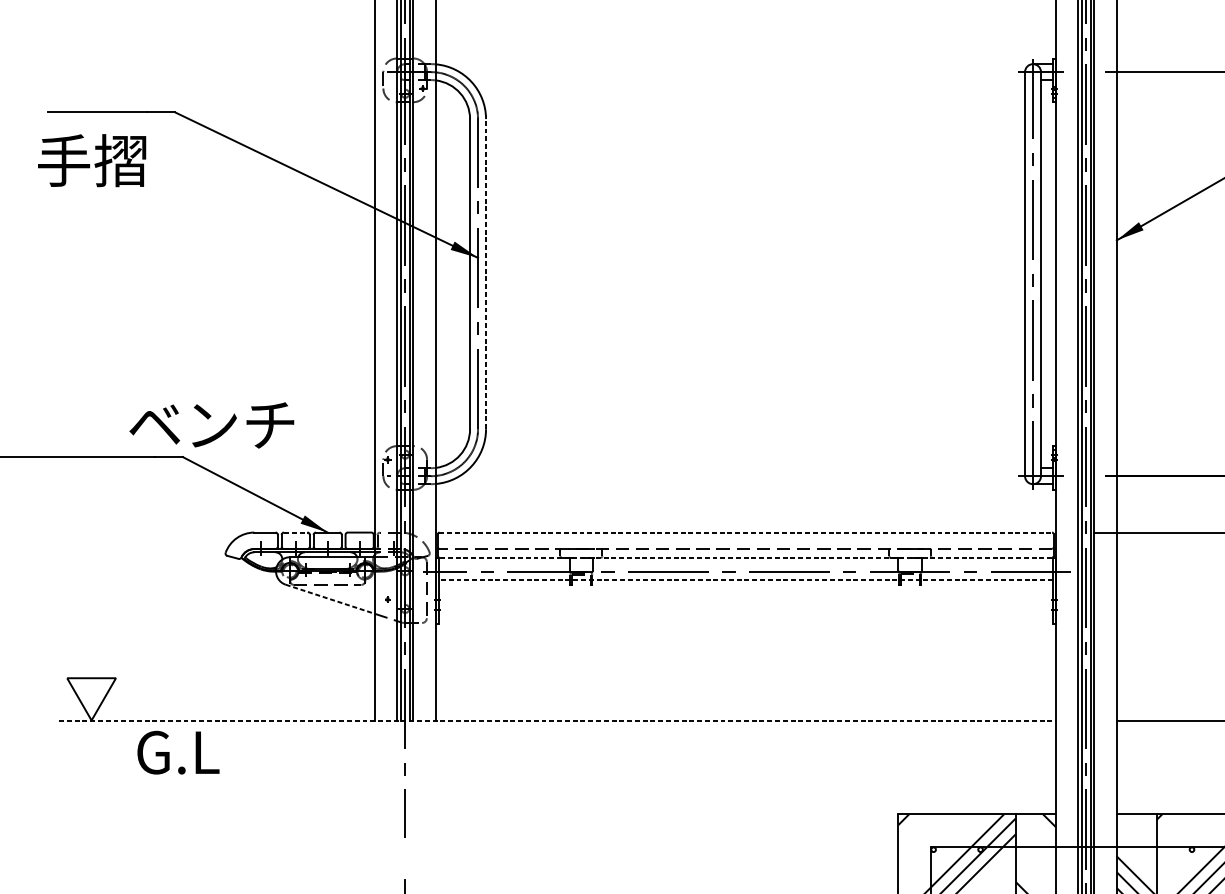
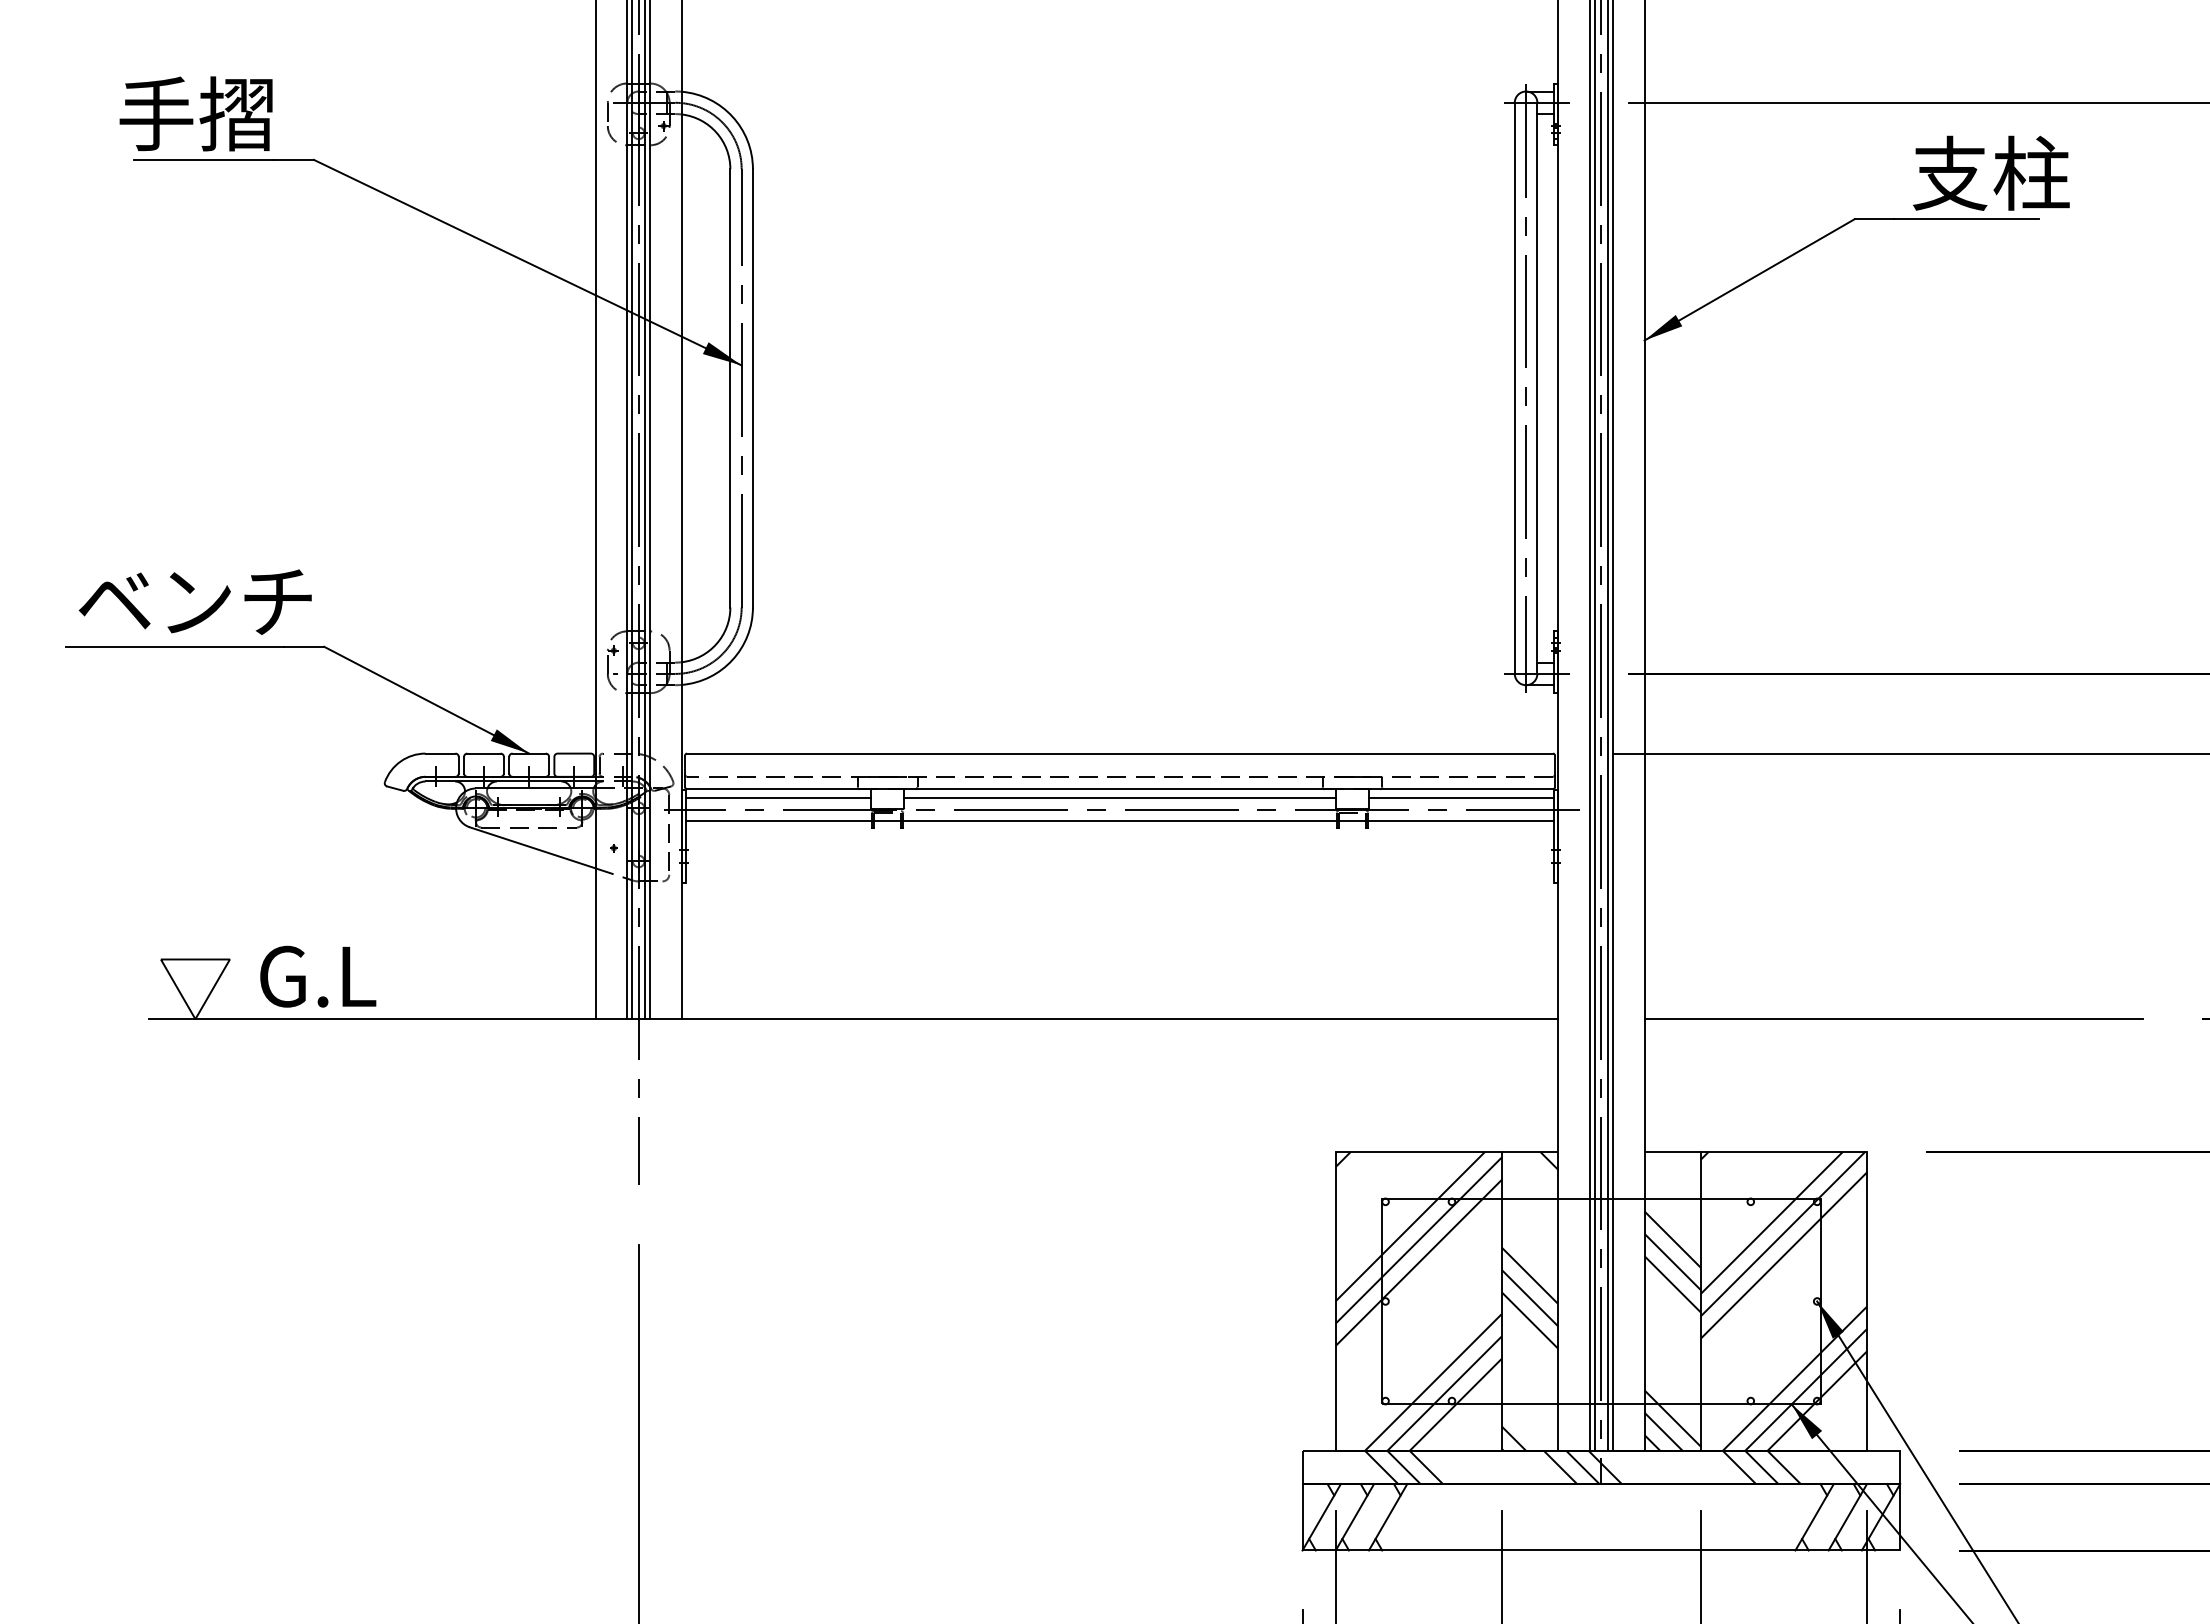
text: (91, 160) -> (195, 113), moved
line: (485, 273) -> (752, 387), dashed -> solid
text: (211, 424) -> (194, 601), moved
line: (296, 532) -> (484, 753), dashed -> solid
line: (746, 532) -> (1120, 753), dashed -> solid
line: (746, 557) -> (1120, 789), dashed -> solid
line: (504, 564) -> (778, 798), added
line: (745, 564) -> (1119, 798), added
line: (987, 564) -> (1461, 798), added
line: (745, 580) -> (1119, 821), dashed -> solid
line: (330, 599) -> (533, 847), dashed -> solid
line: (557, 720) -> (854, 1019), dashed -> solid
text: (178, 752) -> (318, 976), moved

